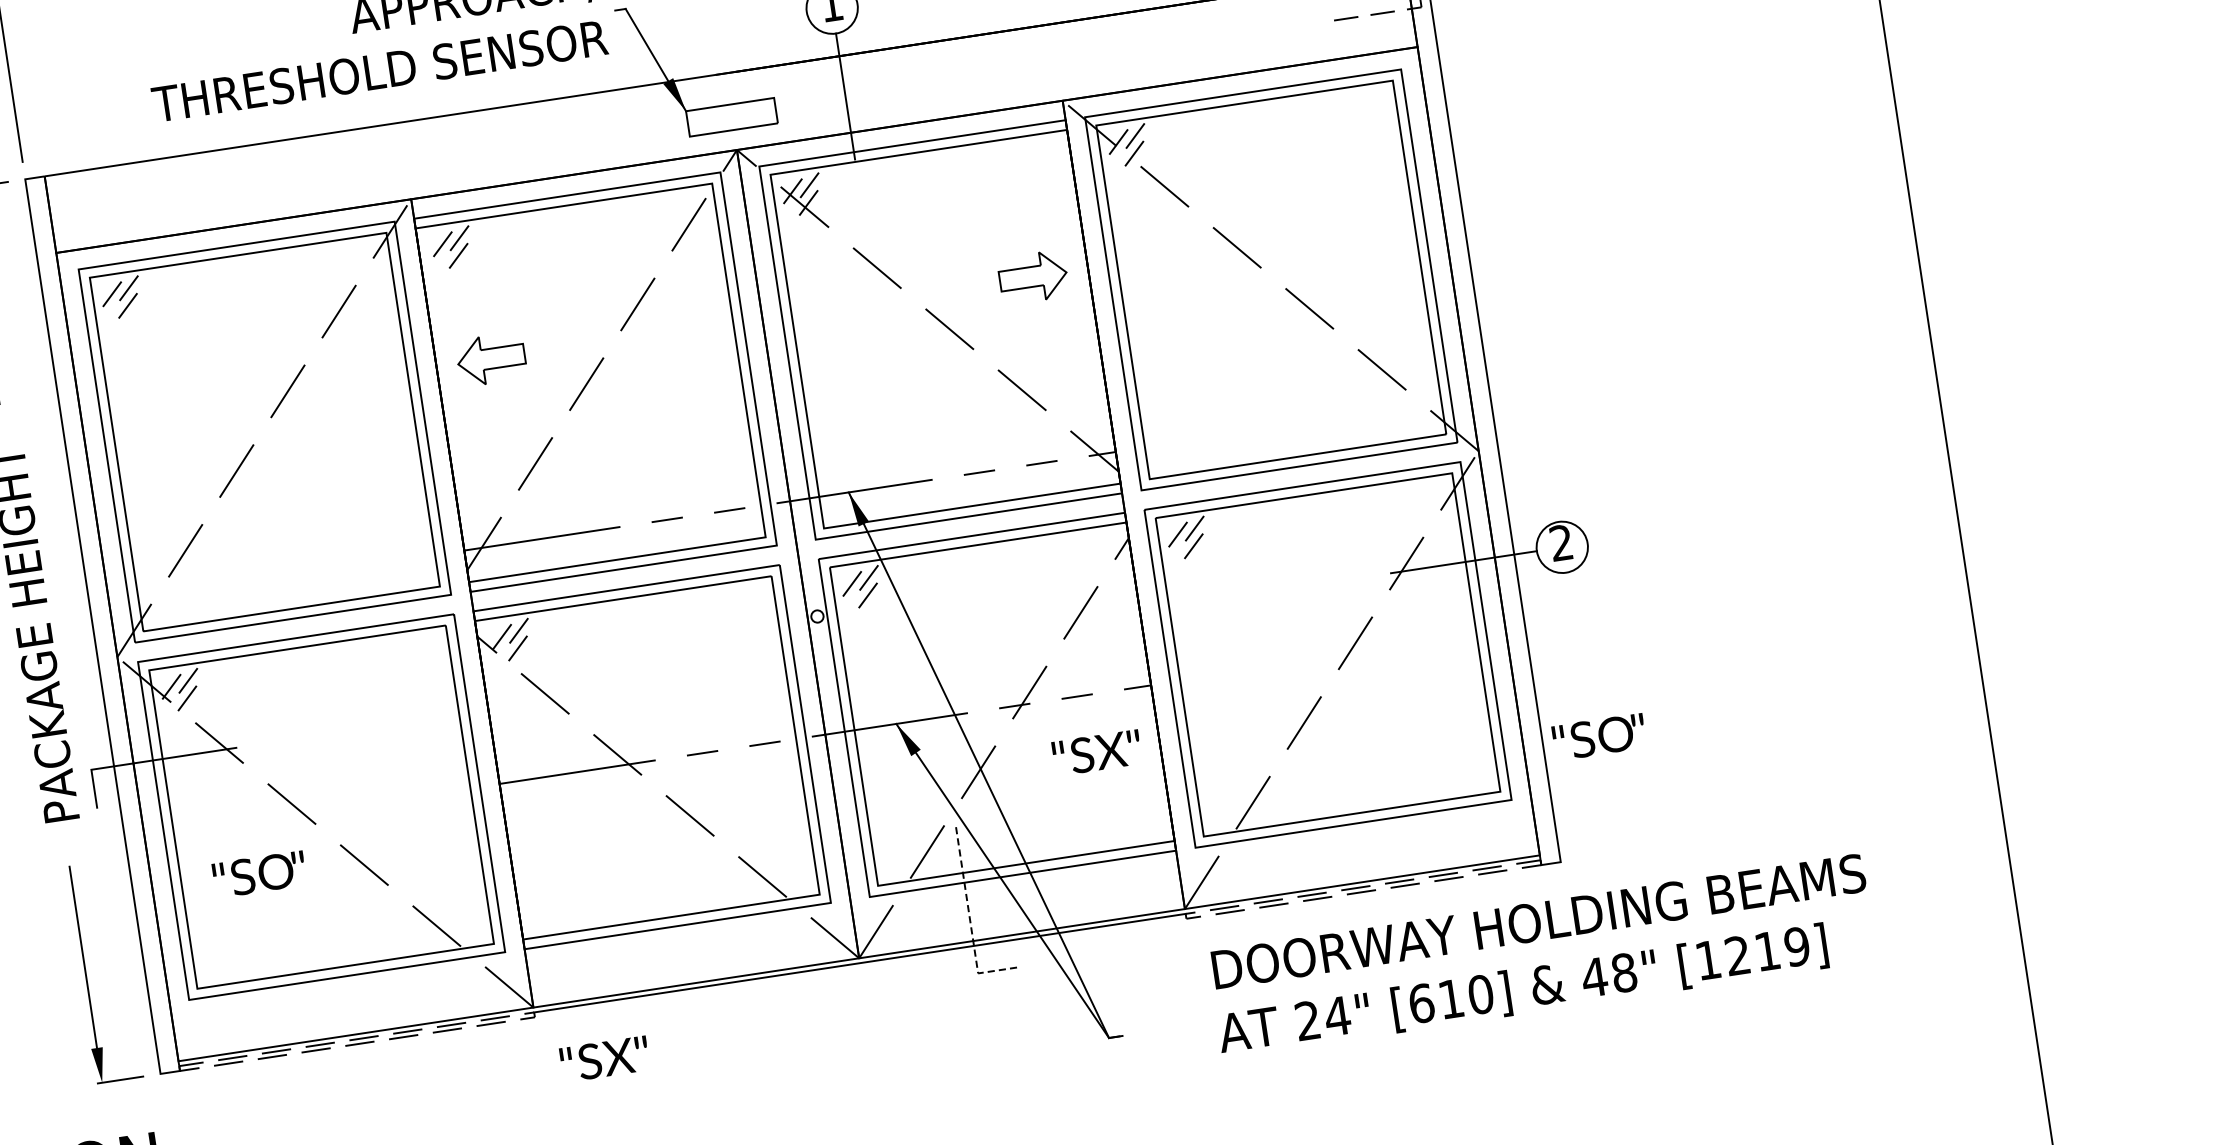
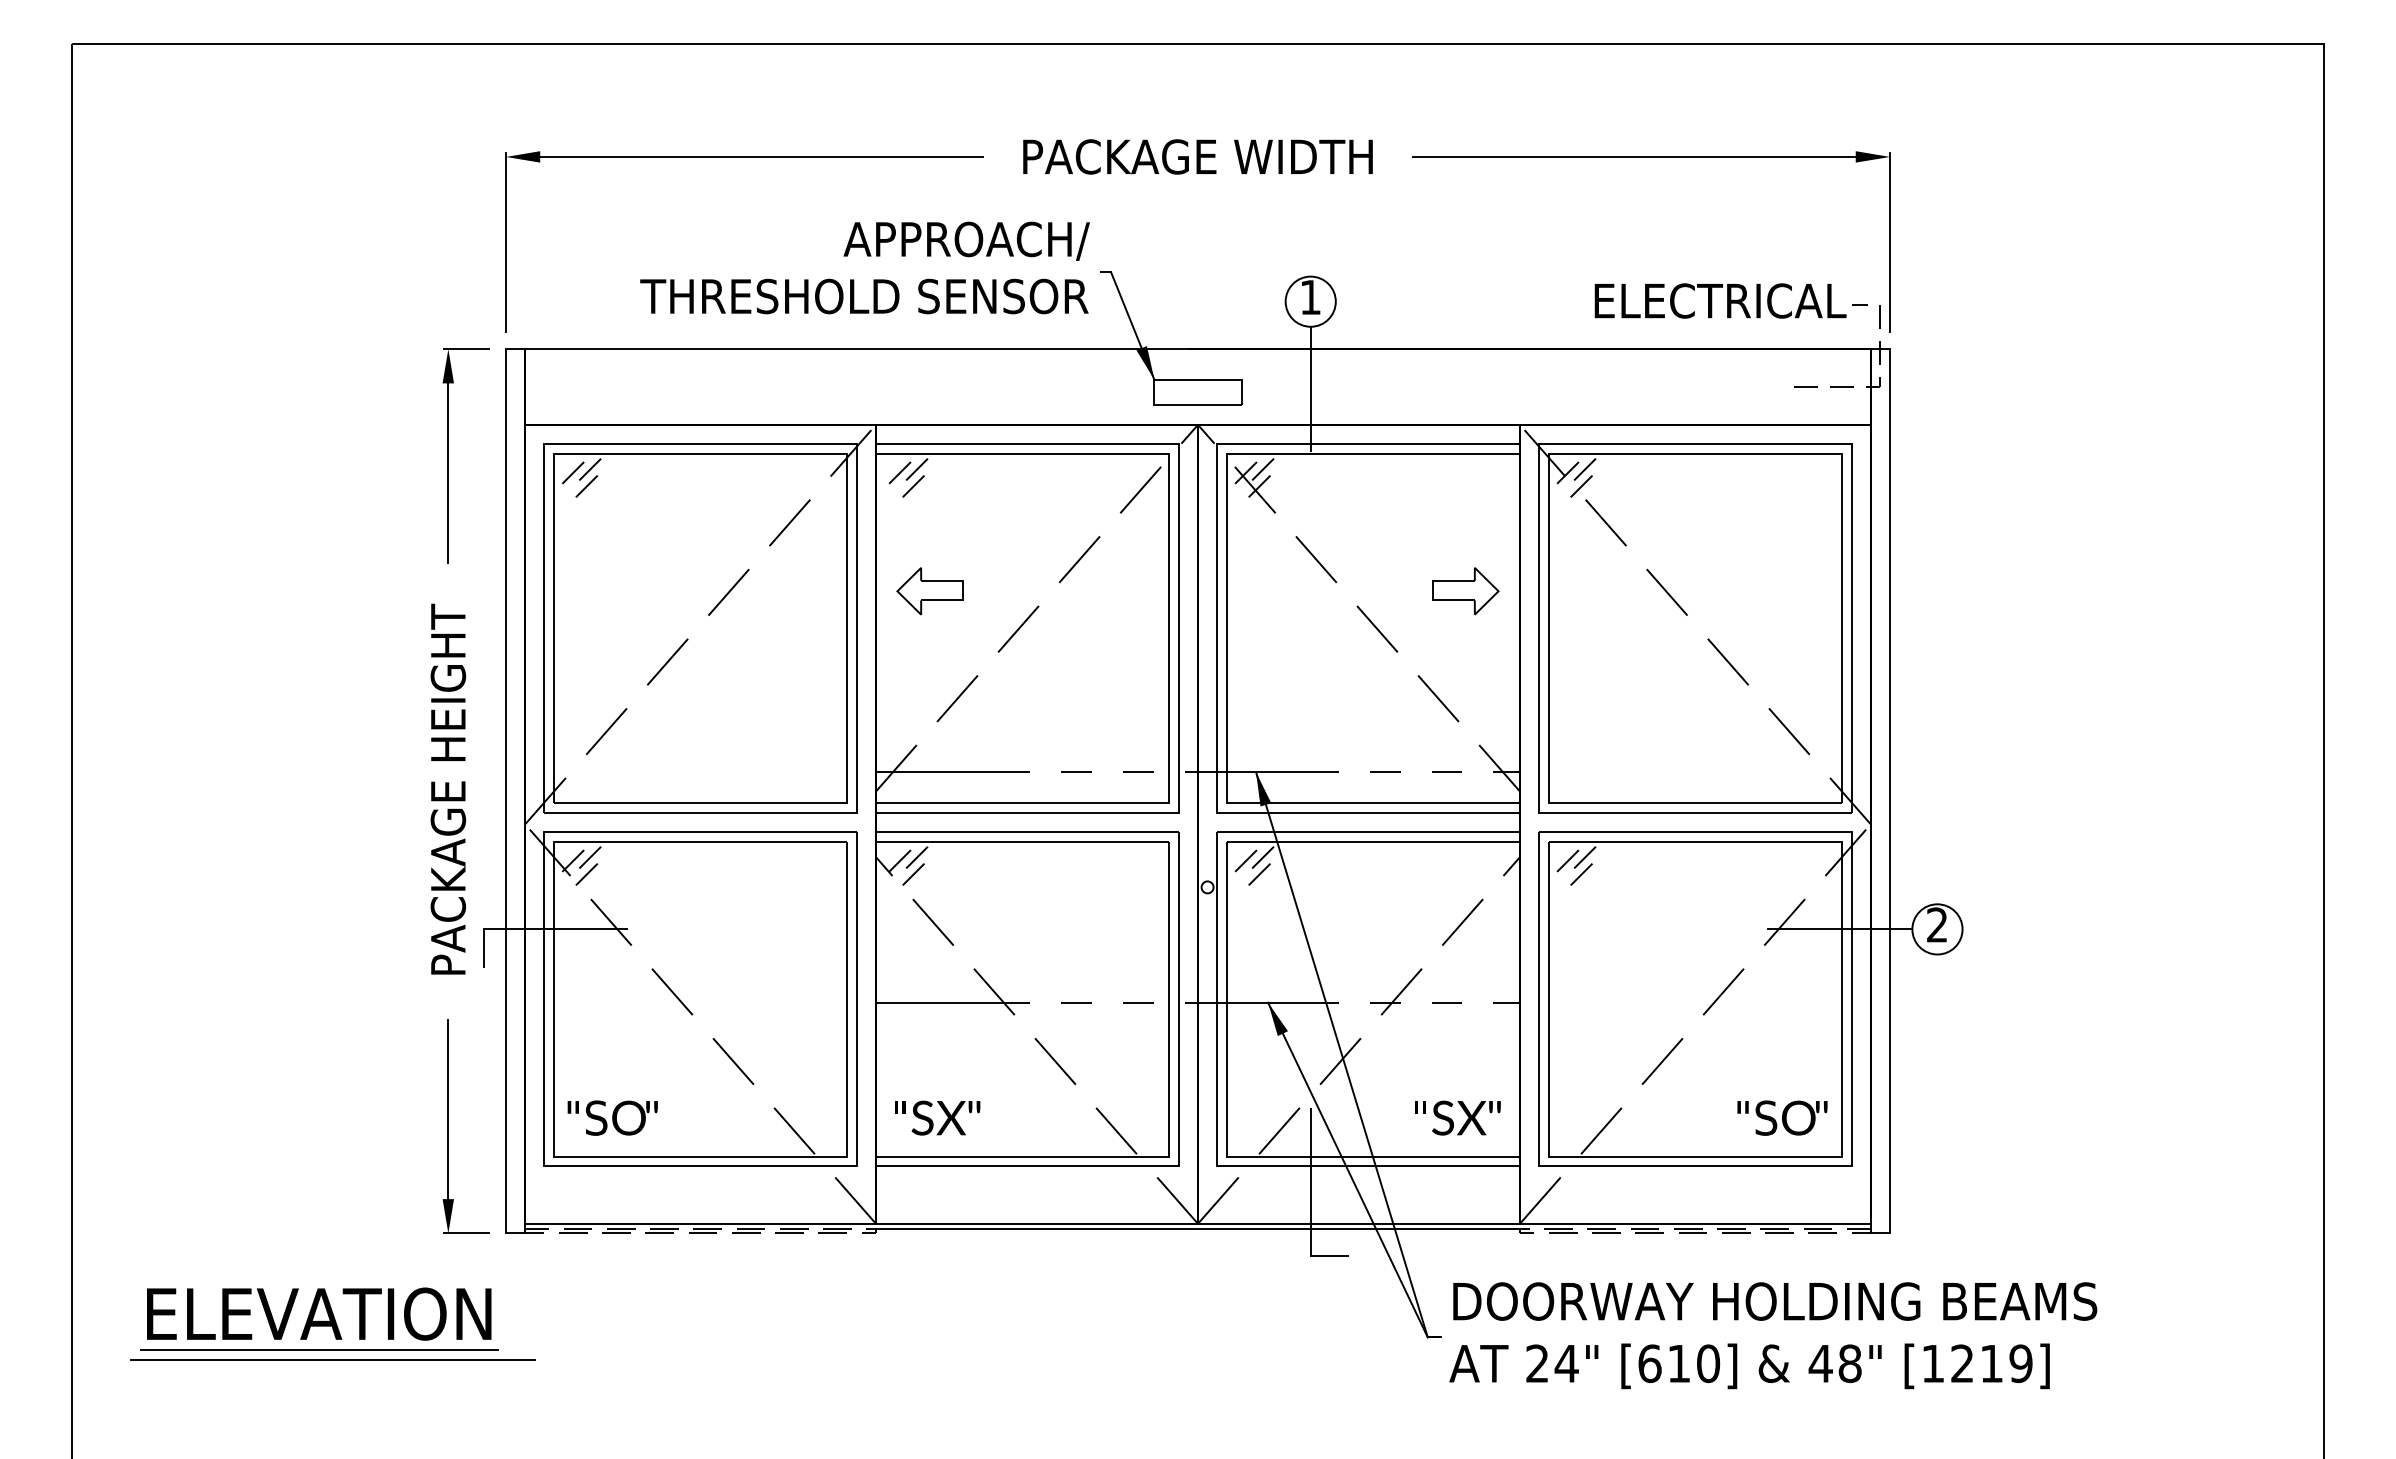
text: (1599, 736) -> (1782, 1117), moved
text: (1096, 752) -> (1457, 1117), moved
text: (259, 873) -> (612, 1117), moved
line: (969, 919) -> (1310, 1202), dashed -> solid
text: (1542, 956) -> (1773, 1335), moved
text: (604, 1058) -> (937, 1117), moved

